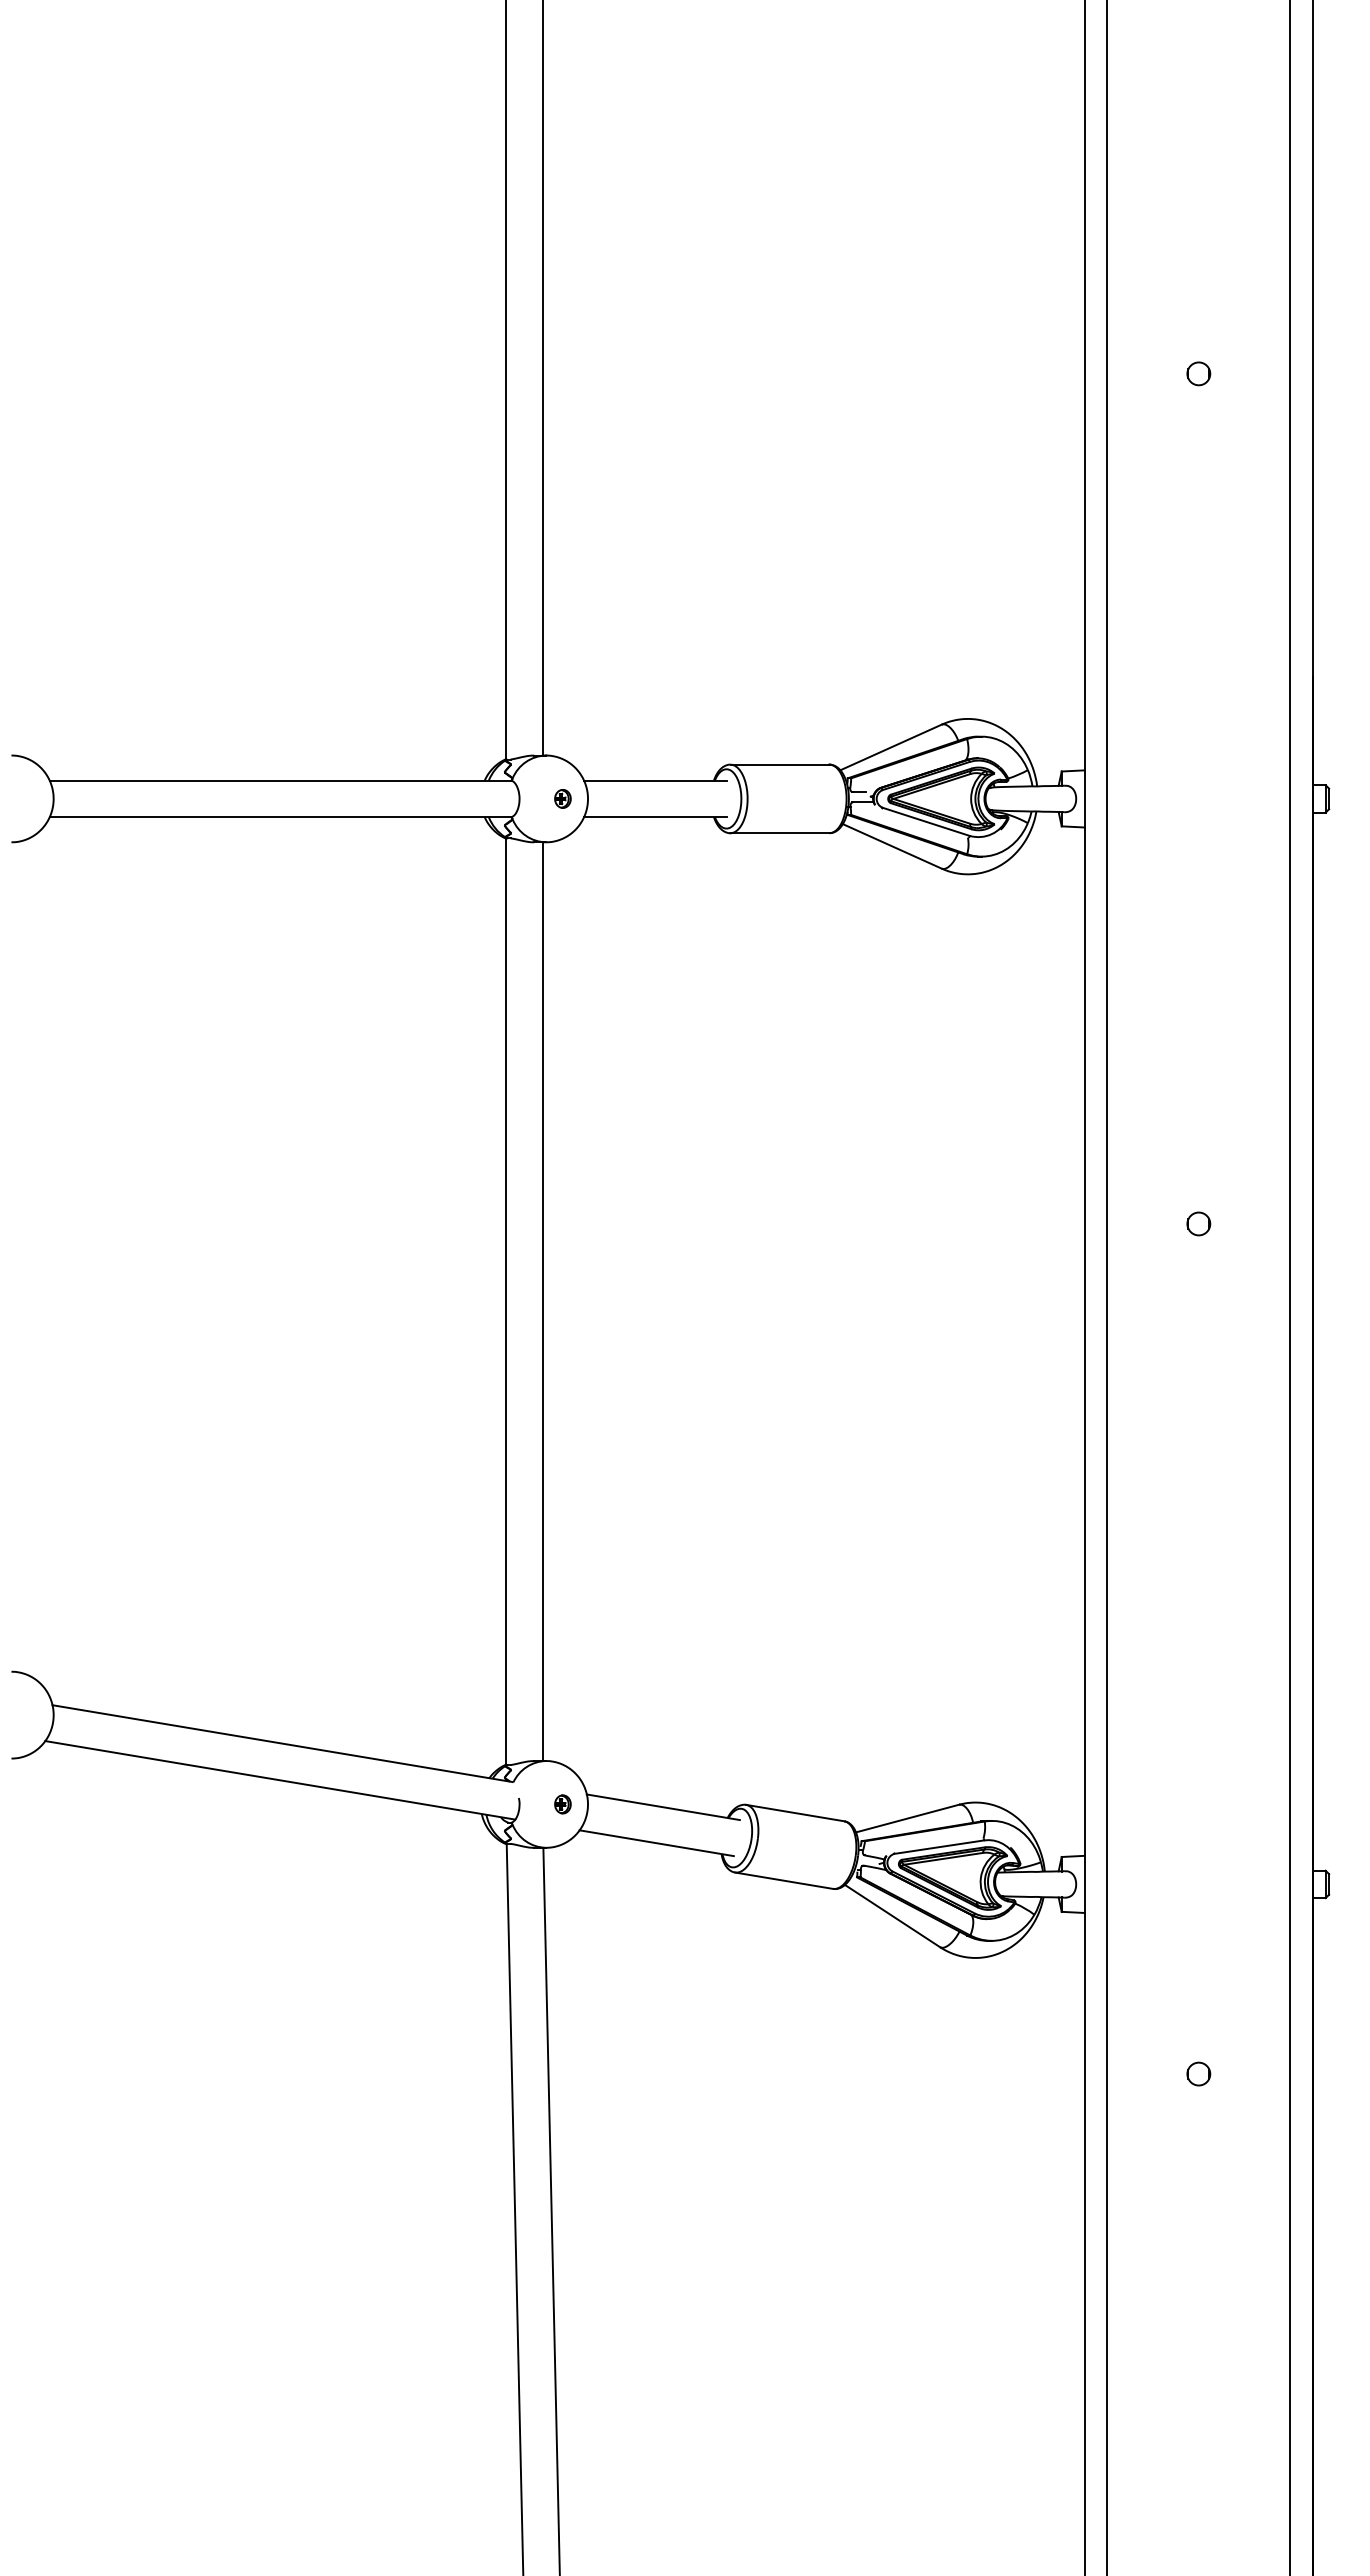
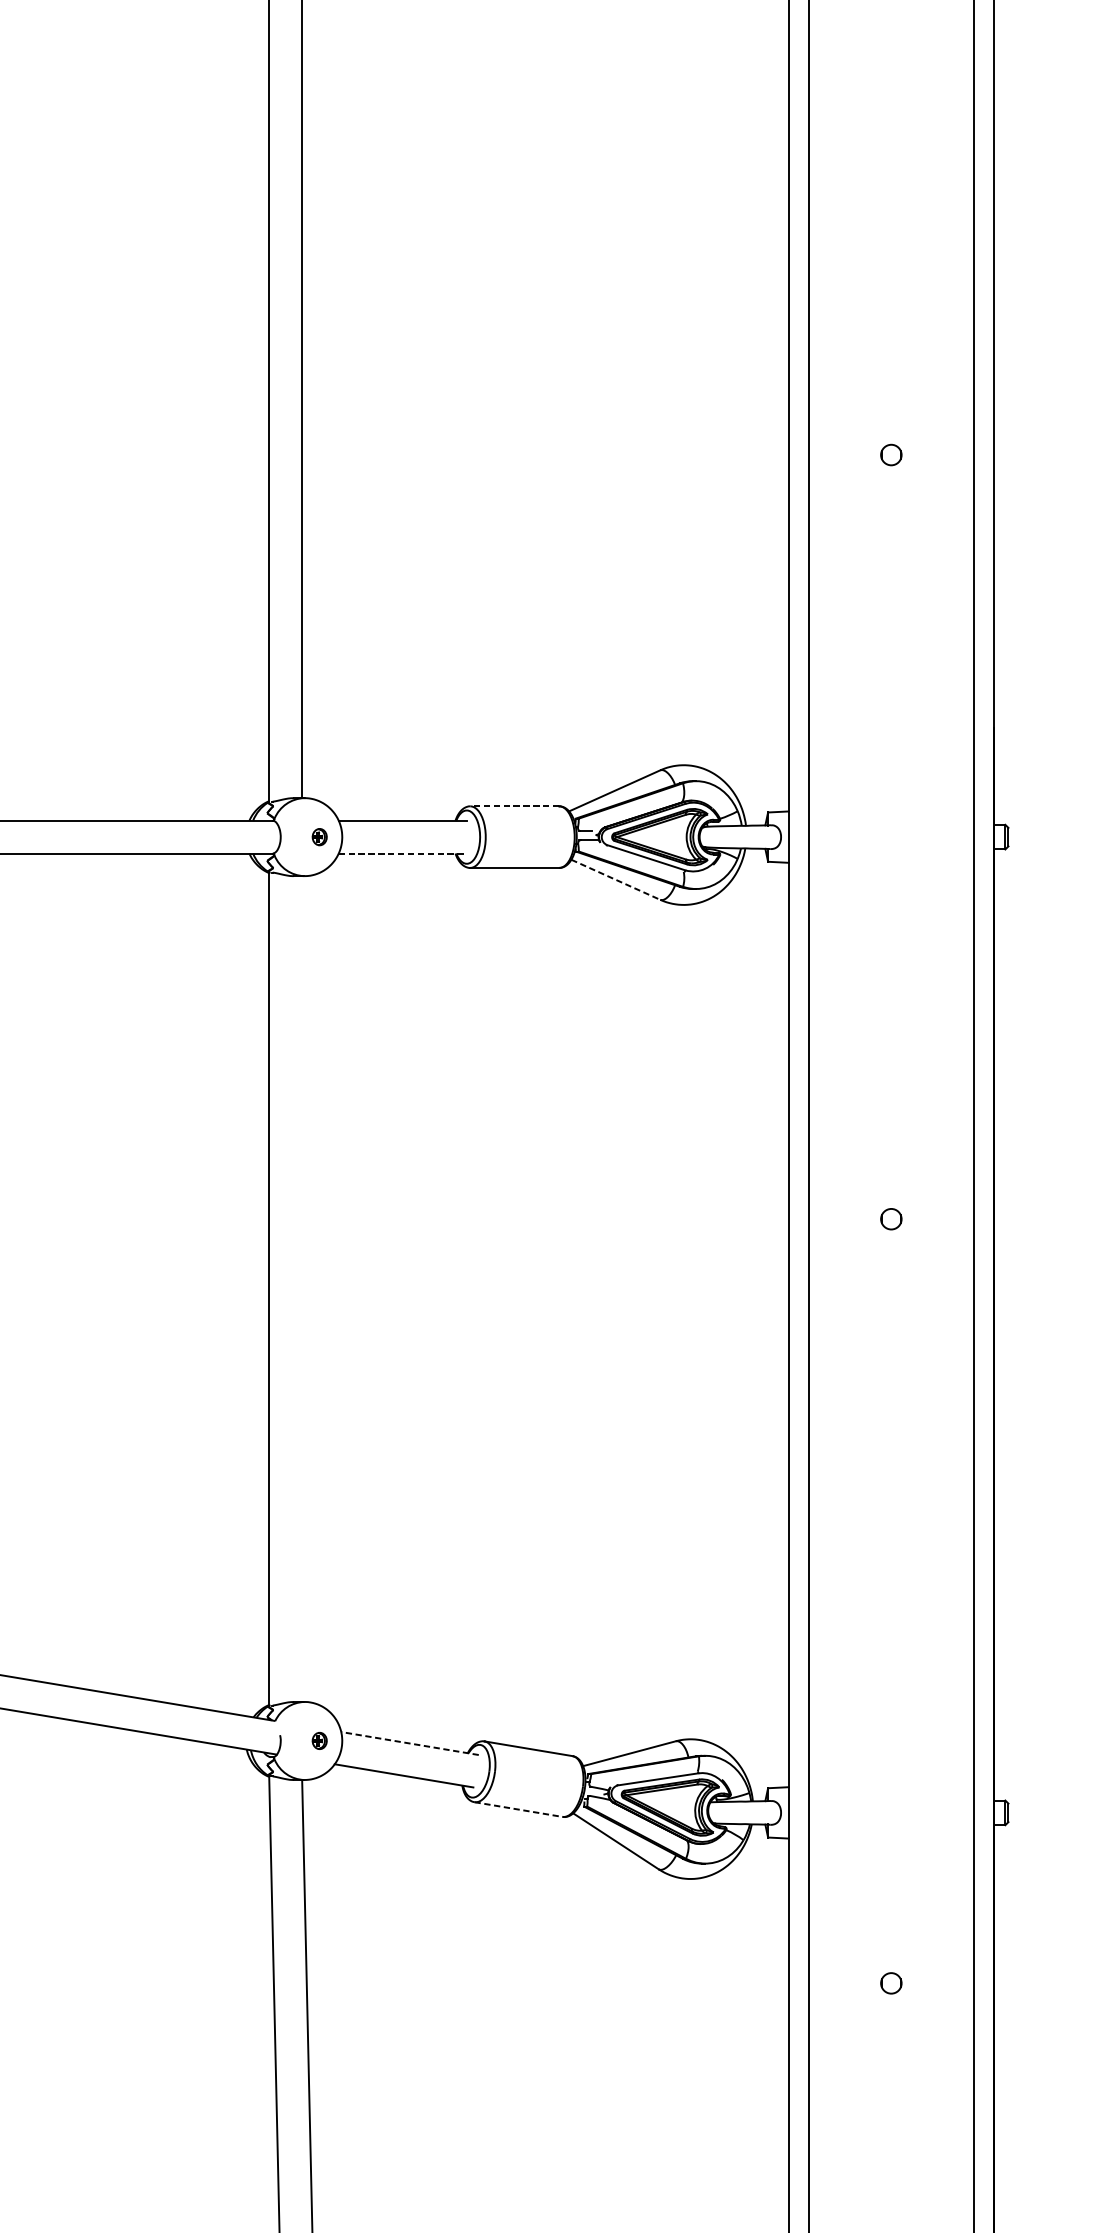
line: (779, 764) -> (514, 806), solid -> dashed
line: (655, 817) -> (402, 853), solid -> dashed
line: (892, 846) -> (615, 879), solid -> dashed
line: (542, 1301) -> (301, 1288), removed
line: (663, 1807) -> (410, 1743), solid -> dashed
line: (784, 1880) -> (518, 1809), solid -> dashed

